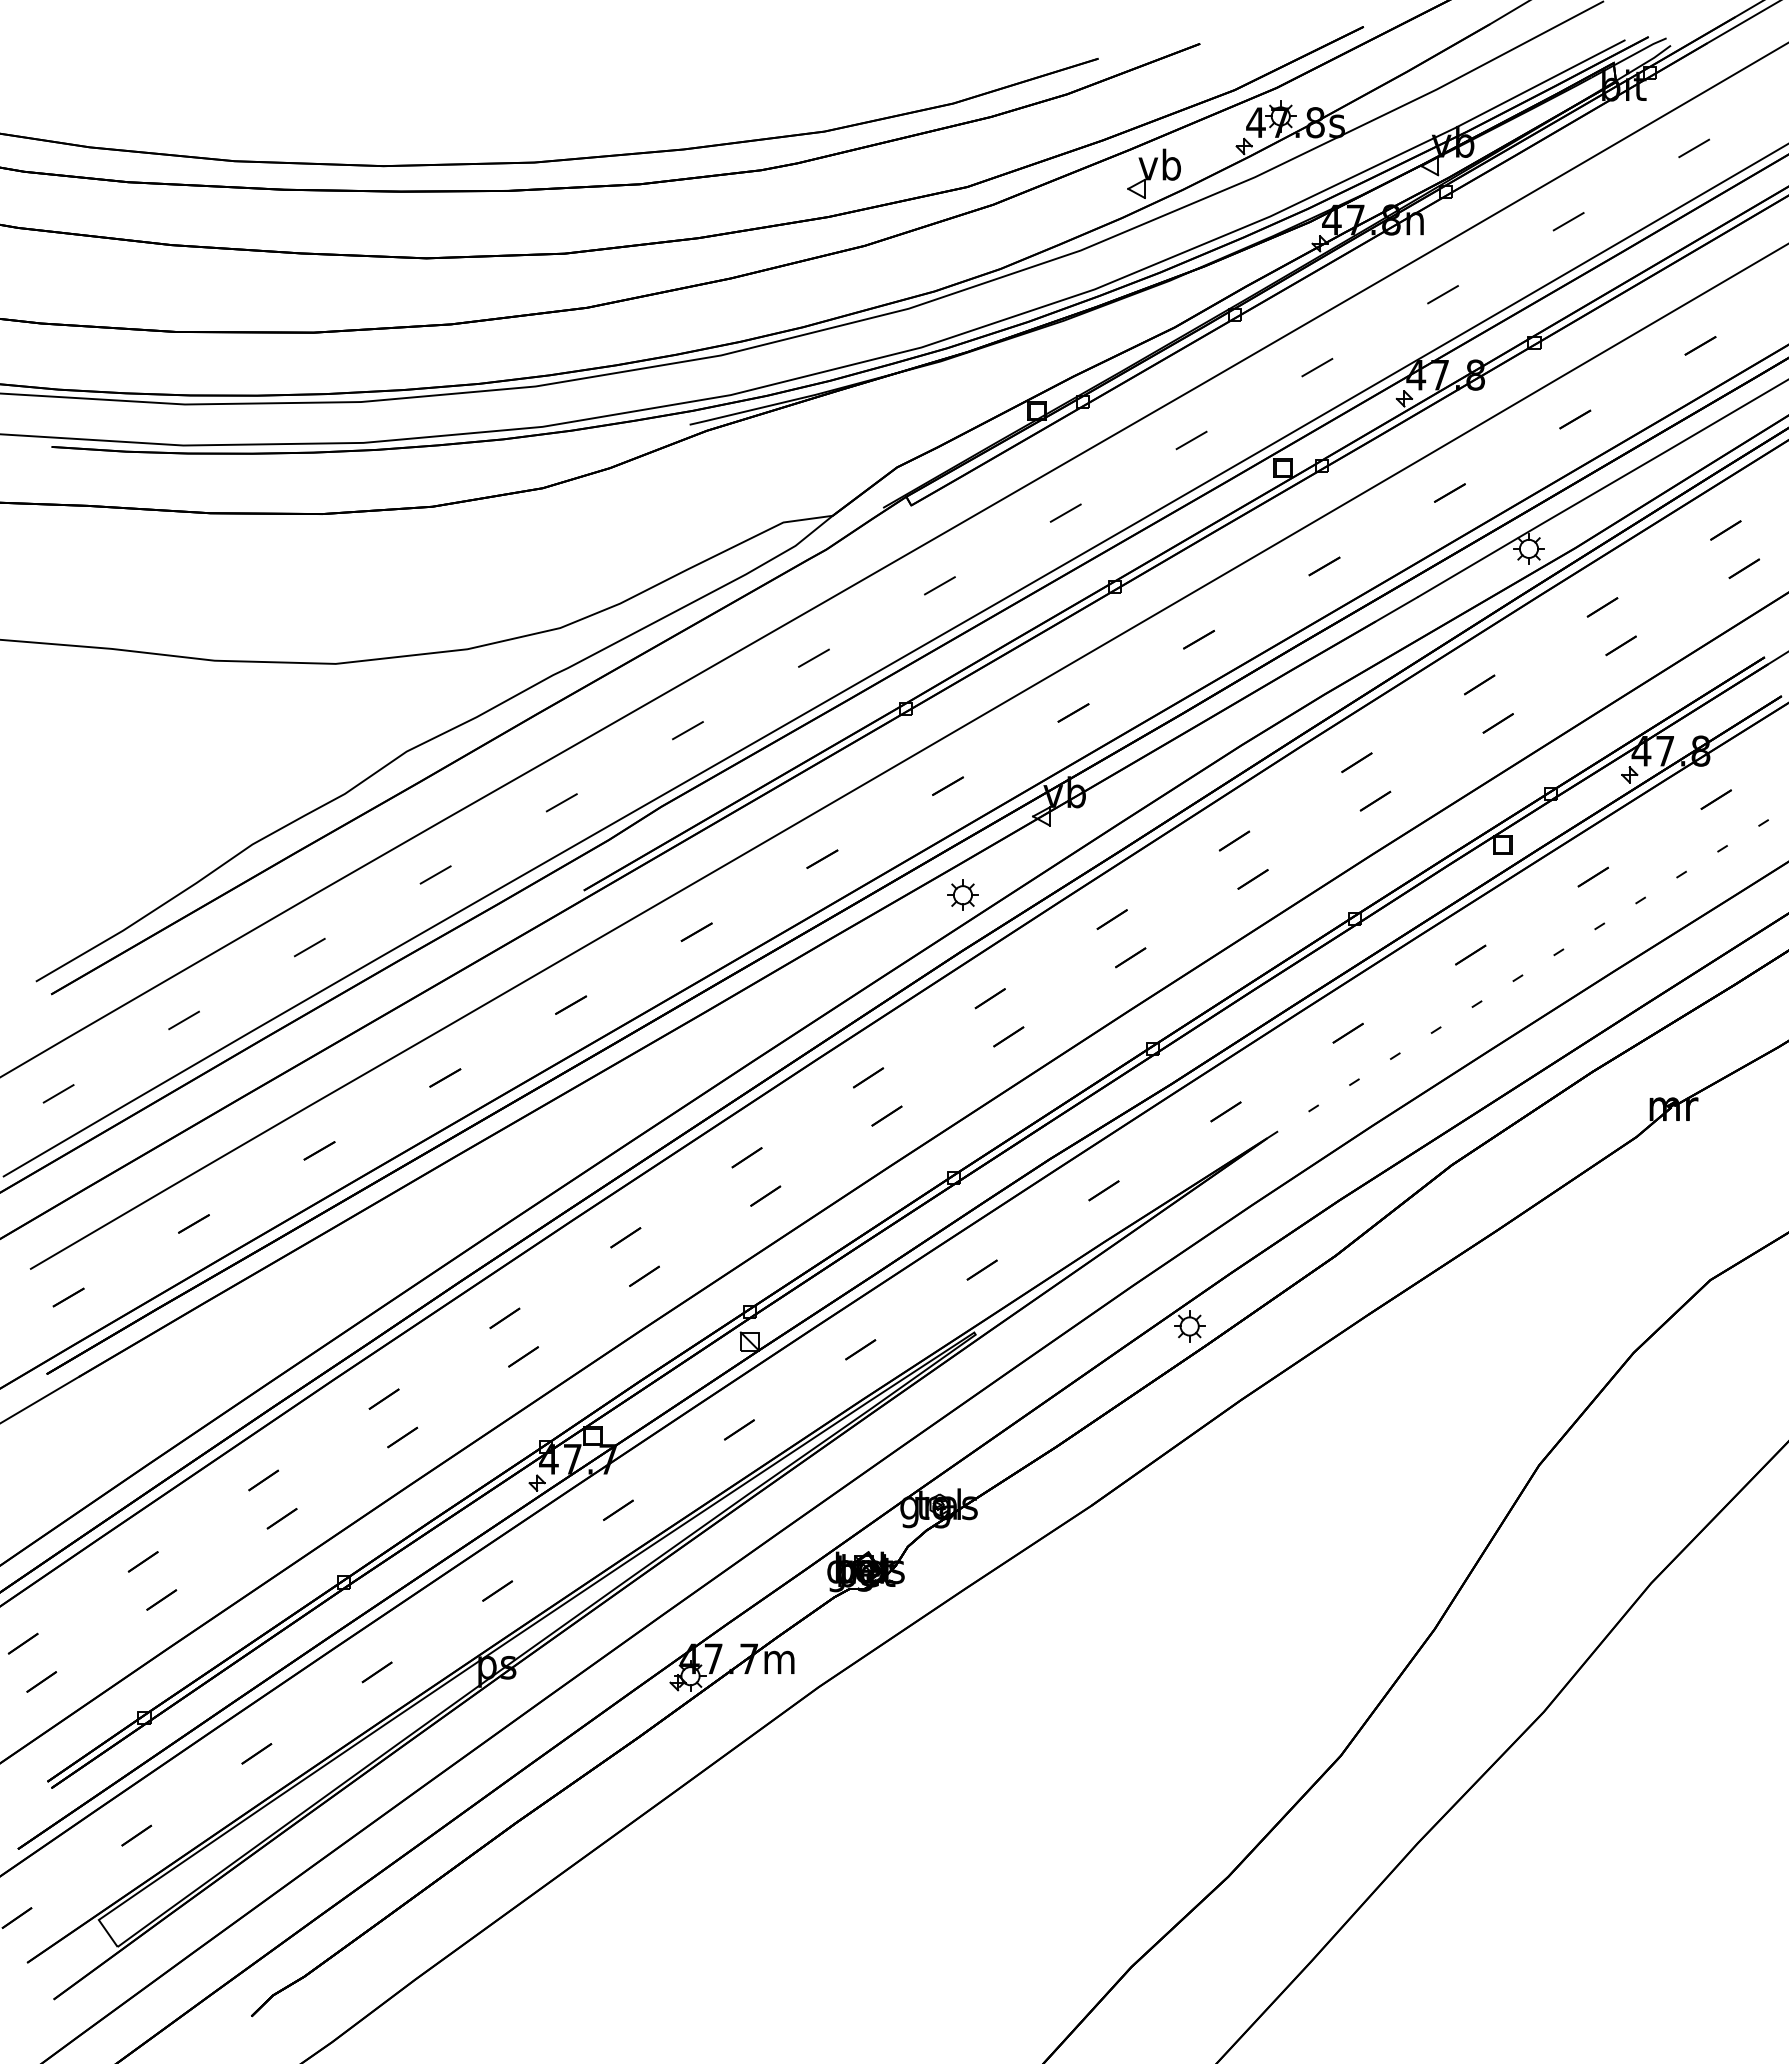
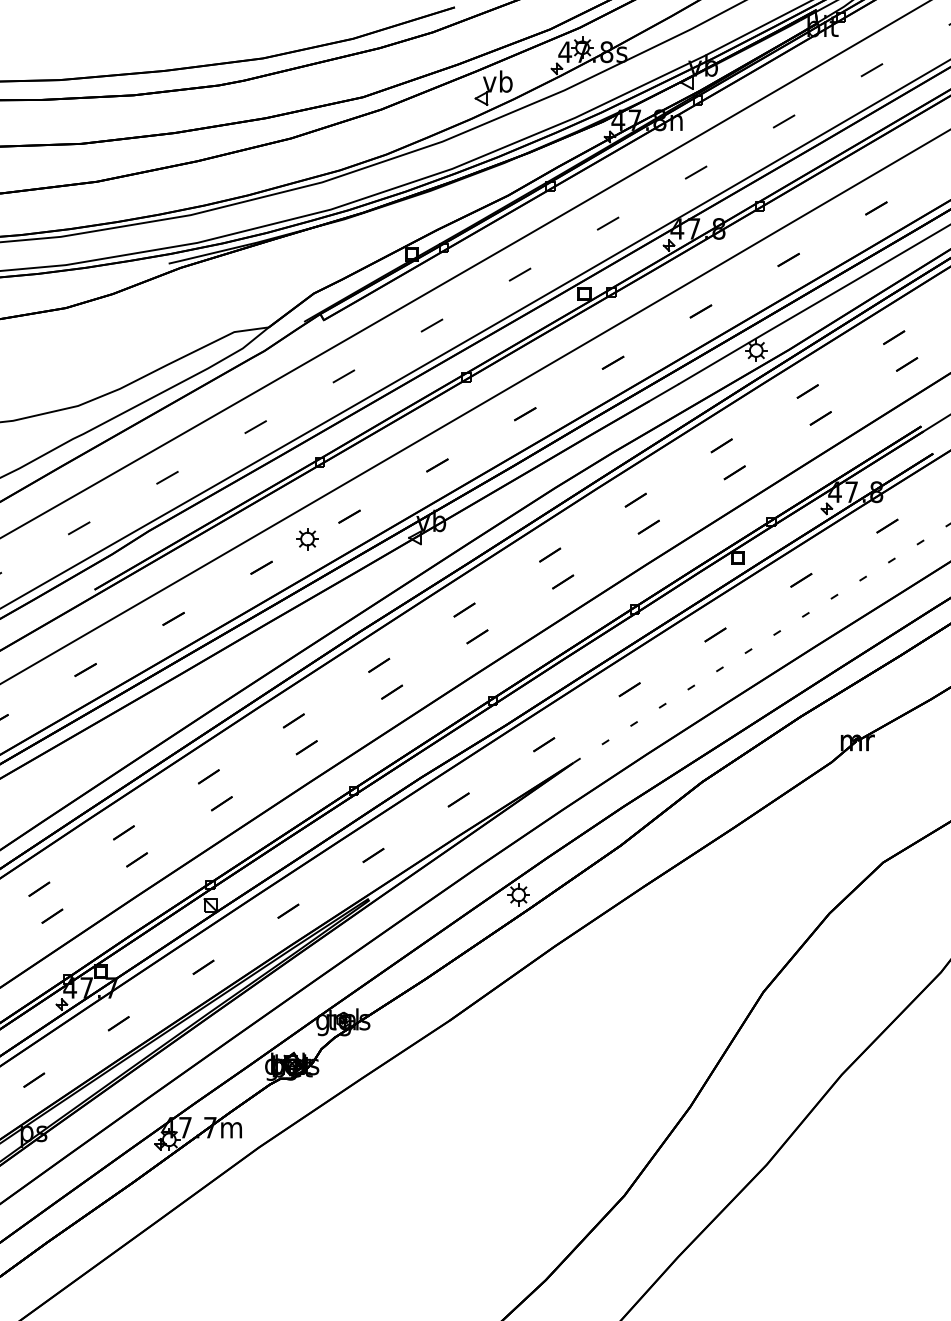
part: (962, 894) -> (307, 538), moved

